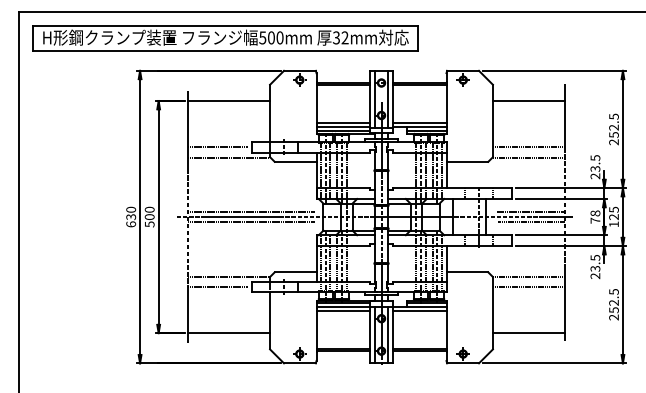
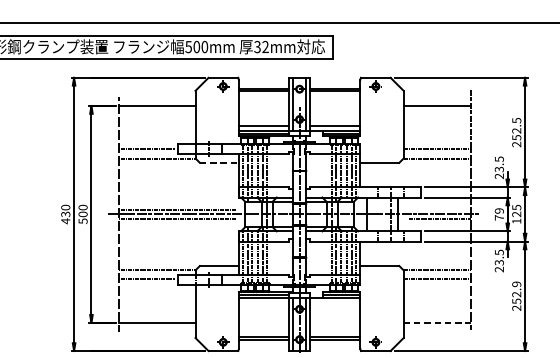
line: (295, 161) -> (219, 162), solid -> dashed
line: (531, 211) -> (439, 209), removed
text: (595, 213) -> (499, 211), 78 -> 79
text: (131, 224) -> (66, 221), 630 -> 430
text: (613, 291) -> (516, 283), 252.5 -> 252.9
line: (342, 311) -> (263, 302), removed
line: (419, 311) -> (335, 302), removed
line: (529, 333) -> (437, 323), solid -> dashed

